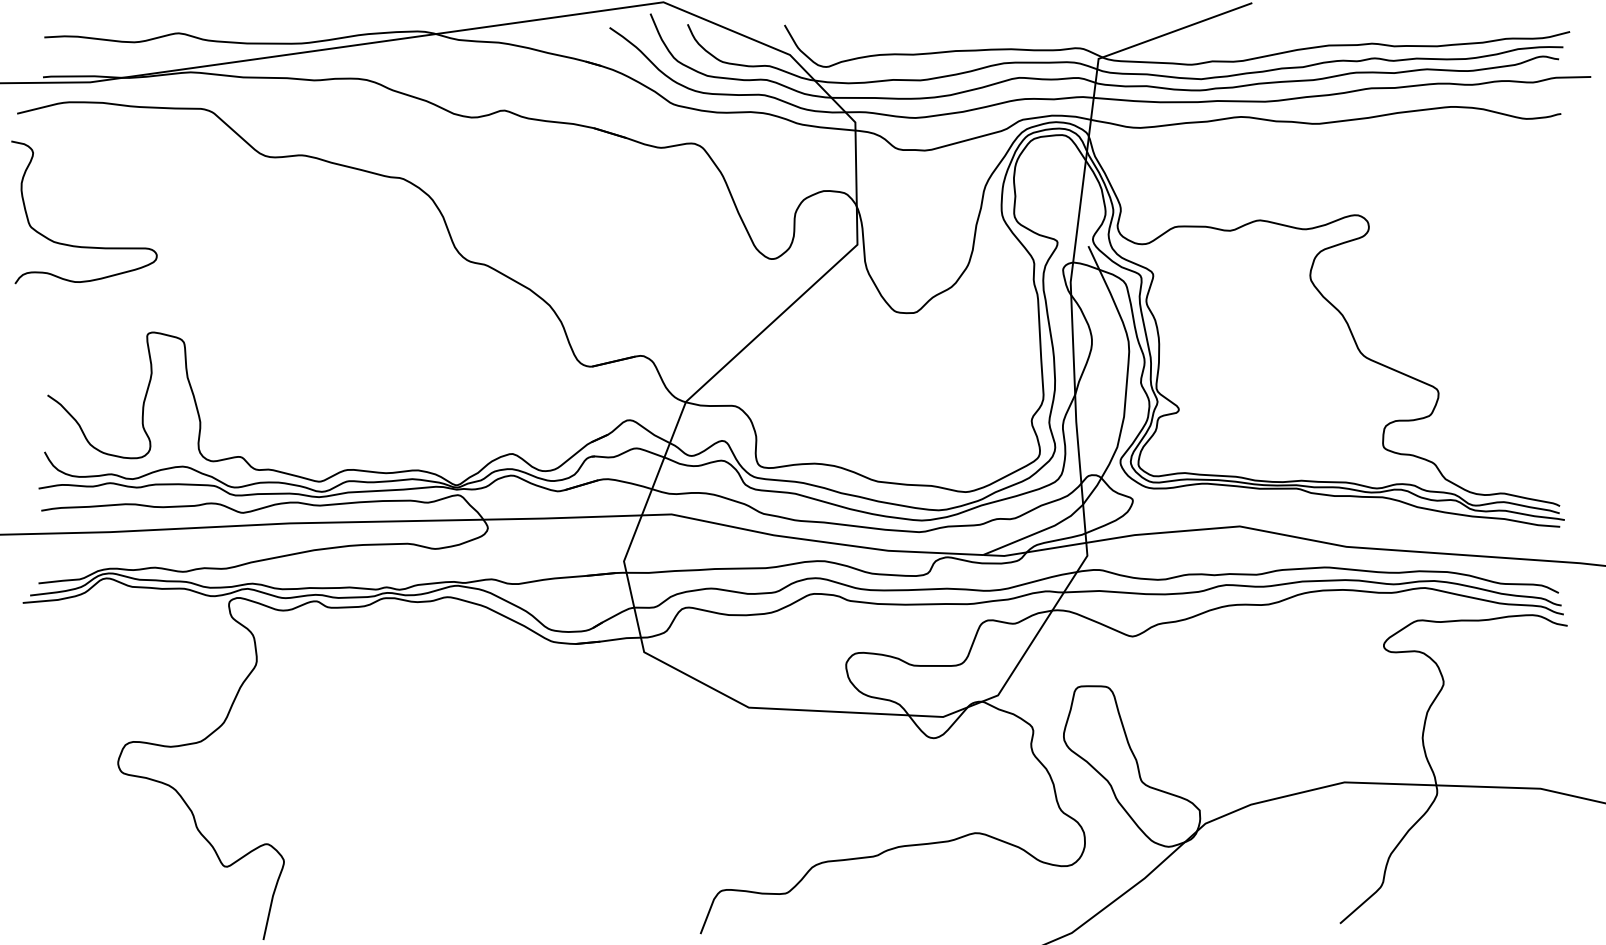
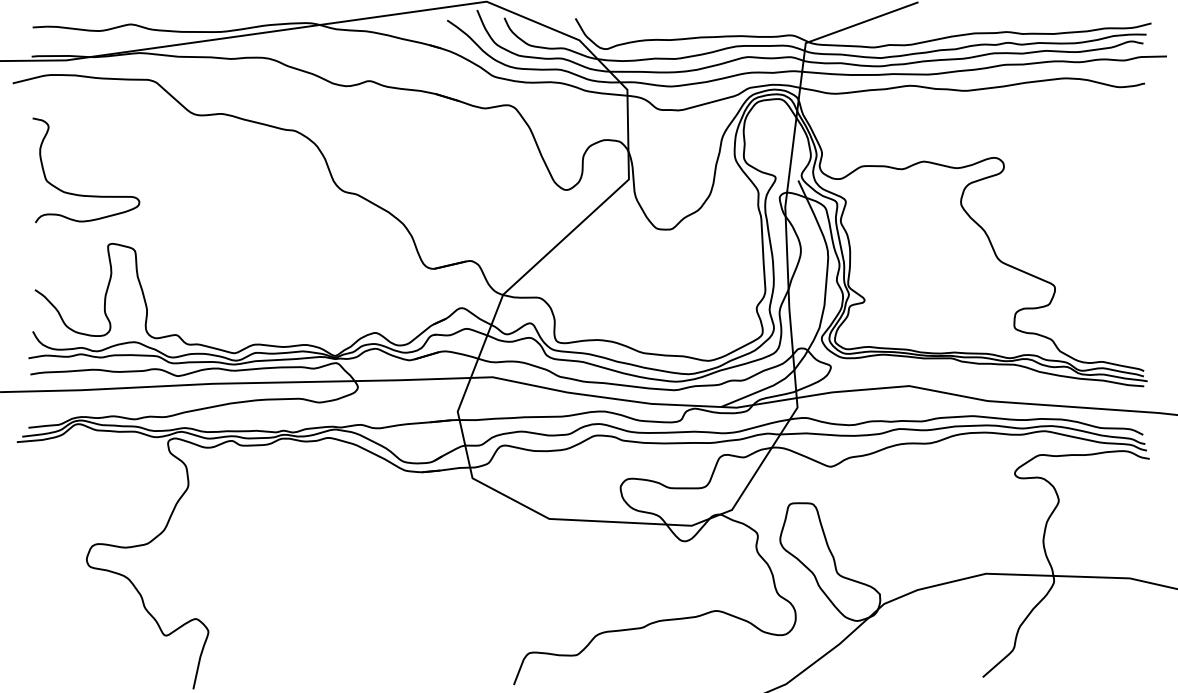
curve: (78, 245) -> (81, 194), moved

